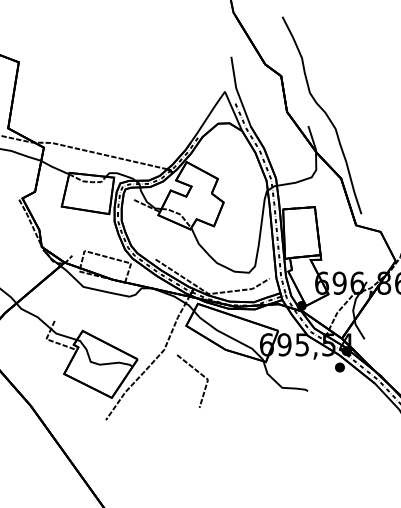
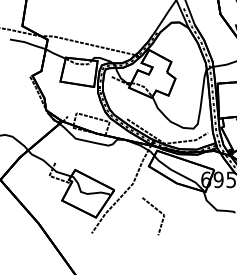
line: (197, 372) -> (156, 210), moved

